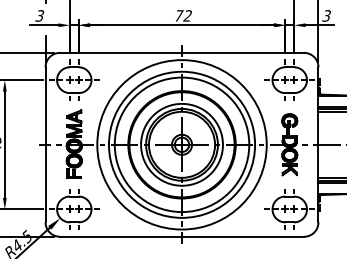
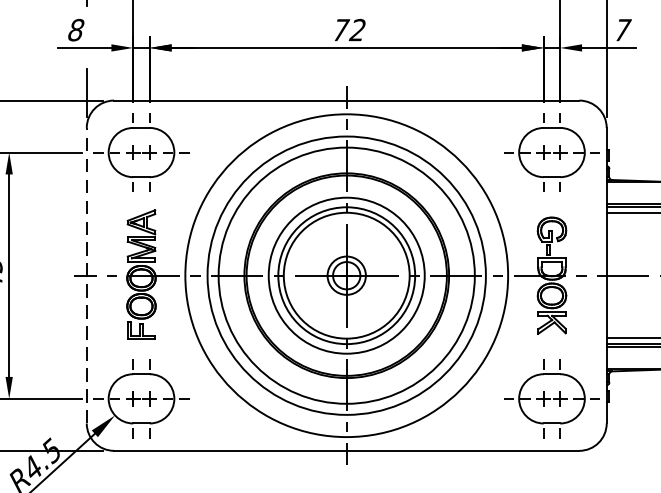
text: (39, 15) -> (75, 29), 3 -> 8
text: (326, 15) -> (621, 29), 3 -> 7
line: (45, 144) -> (86, 275), solid -> dashed

